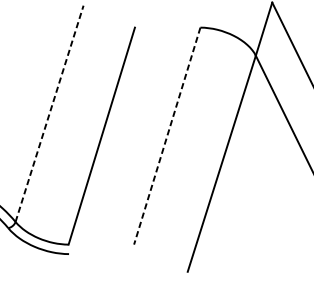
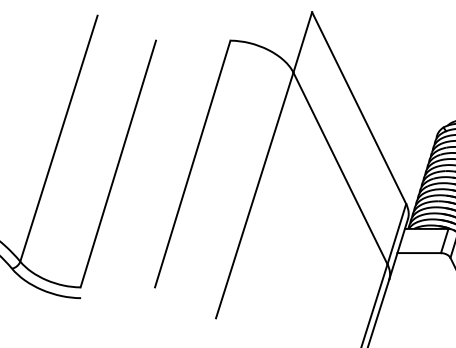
line: (49, 113) -> (58, 138), dashed -> solid
line: (167, 136) -> (192, 164), dashed -> solid

